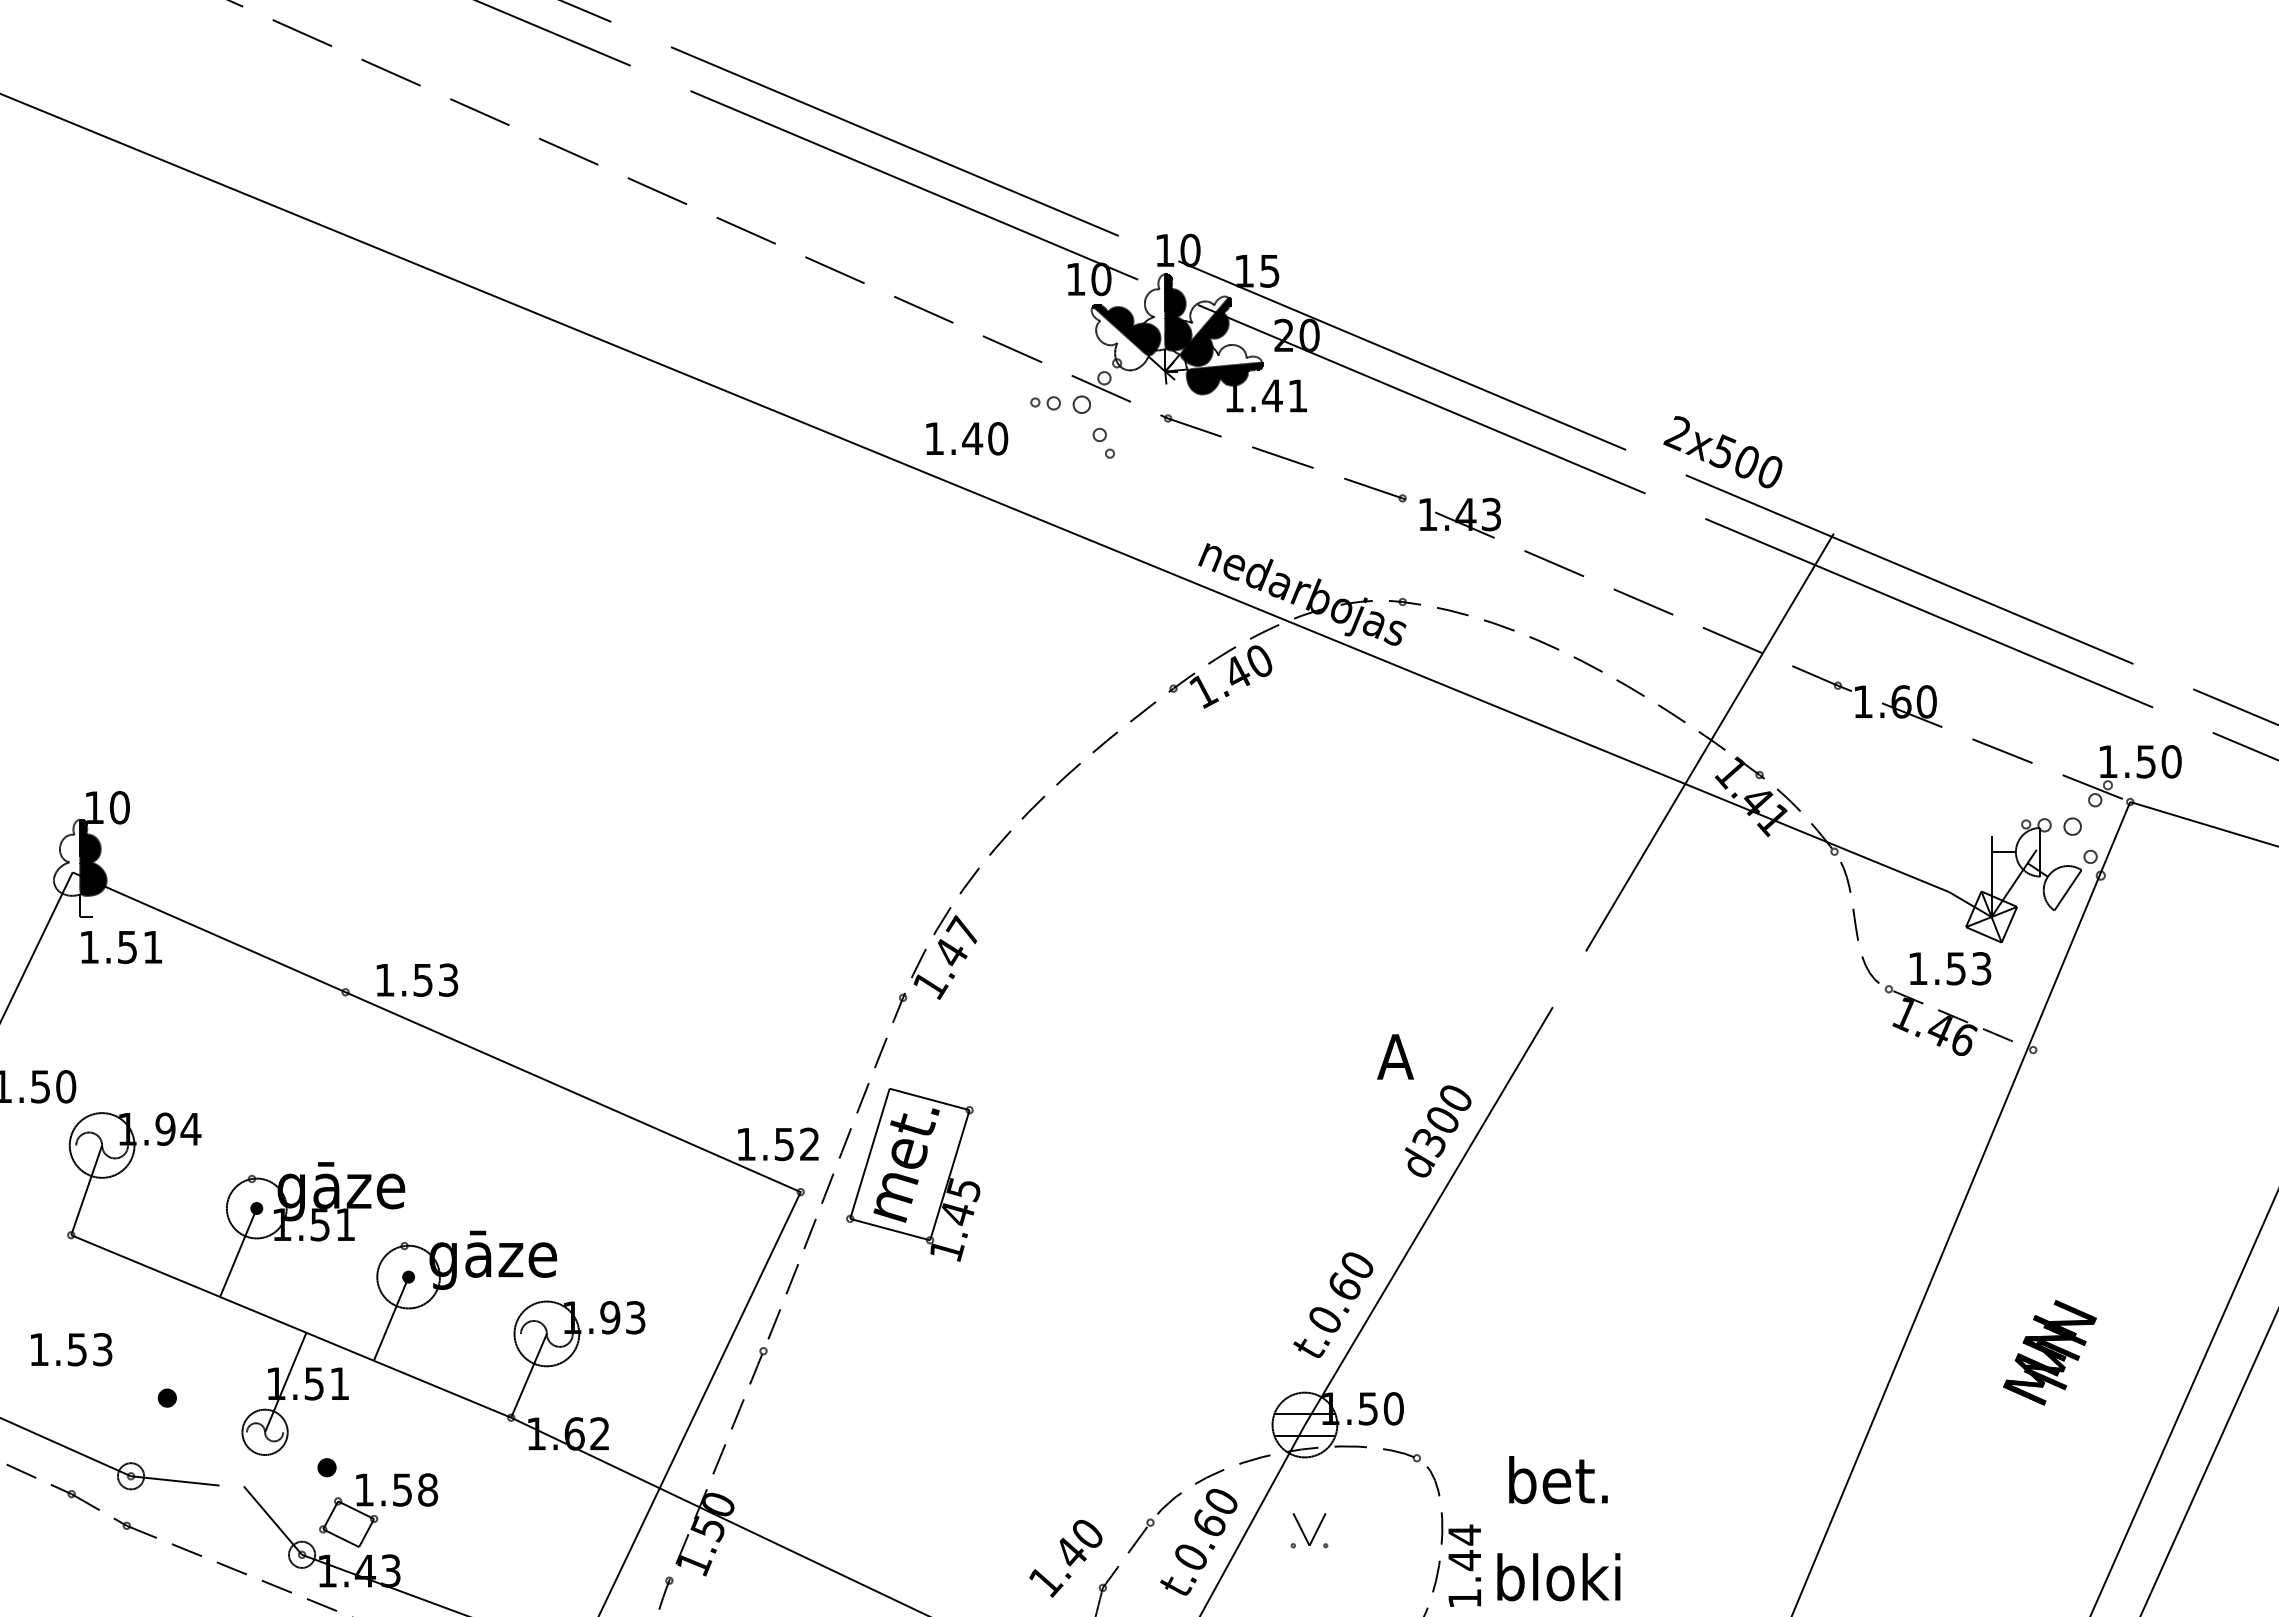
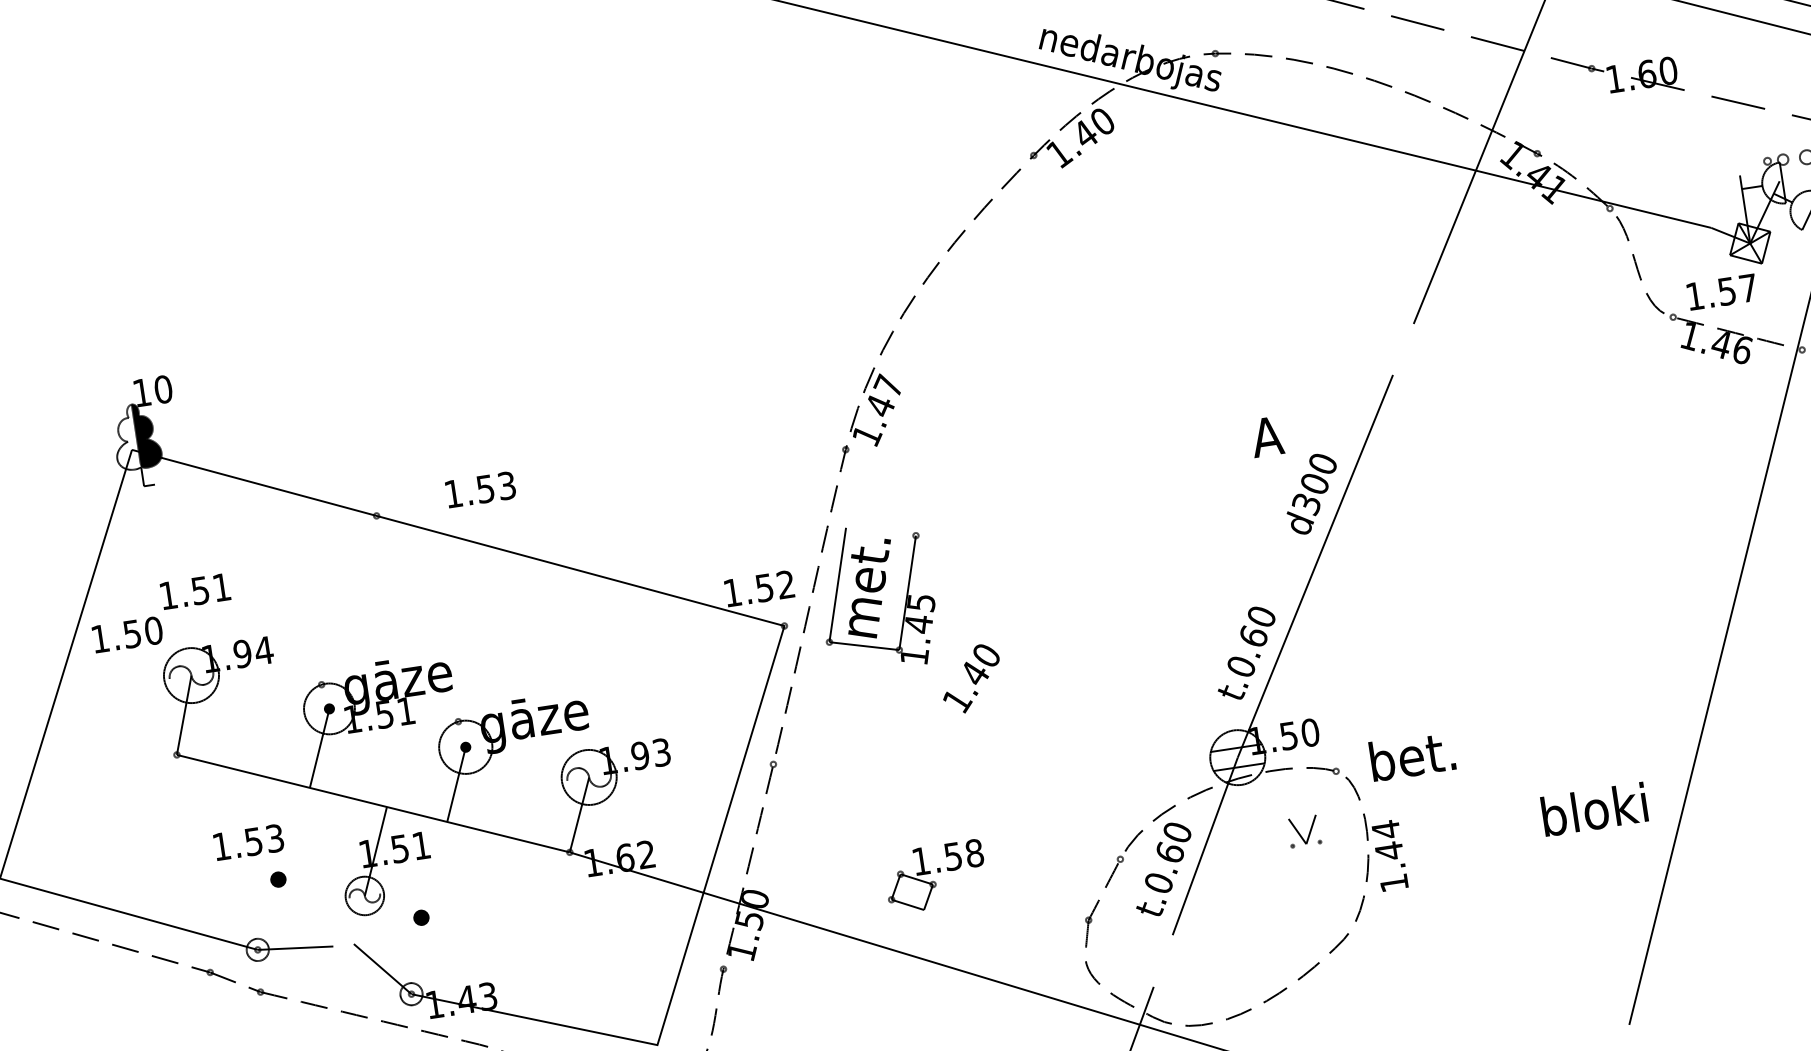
text: (121, 947) -> (195, 591), moved
text: (1981, 968) -> (1748, 288), 1.53 -> 1.57
text: (417, 979) -> (480, 489), moved
line: (929, 1099) -> (880, 531), removed
text: (71, 1349) -> (248, 842), moved
text: (1558, 1480) -> (1412, 756), moved
part: (378, 1510) -> (935, 876), moved
part: (1309, 1530) -> (1304, 831), moved
text: (1065, 1558) -> (971, 678), moved
text: (1558, 1577) -> (1594, 809), moved

